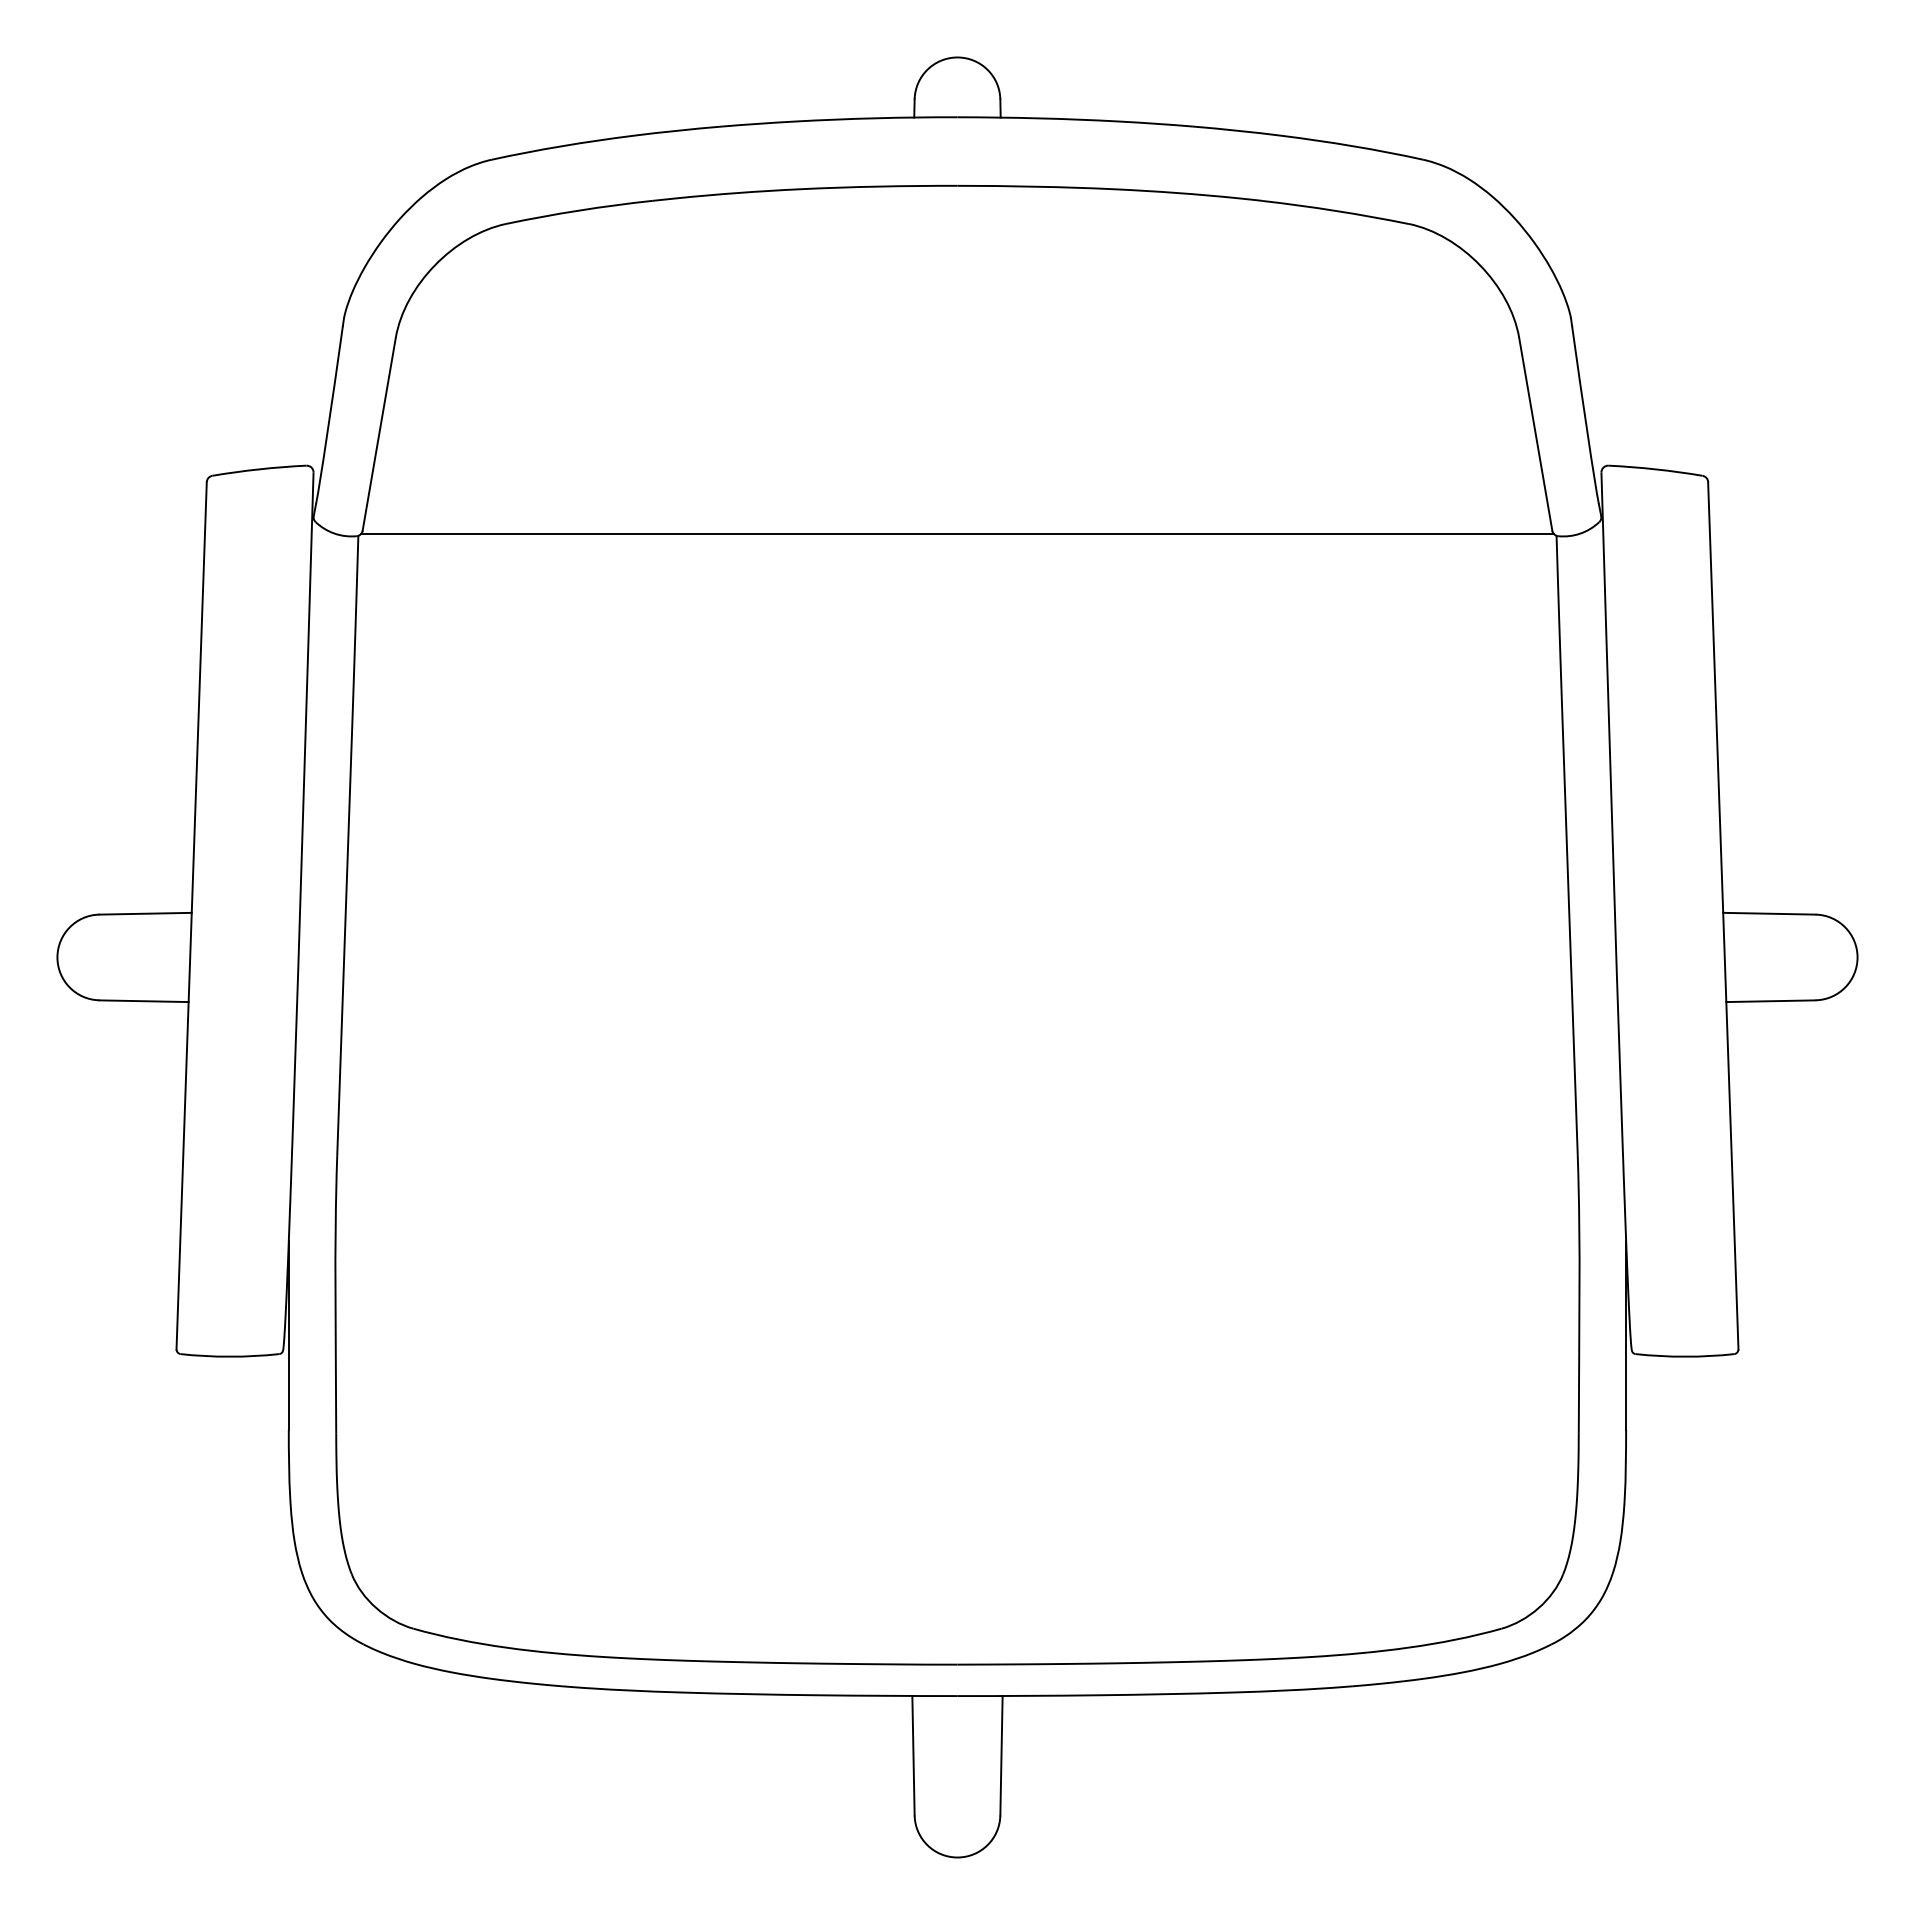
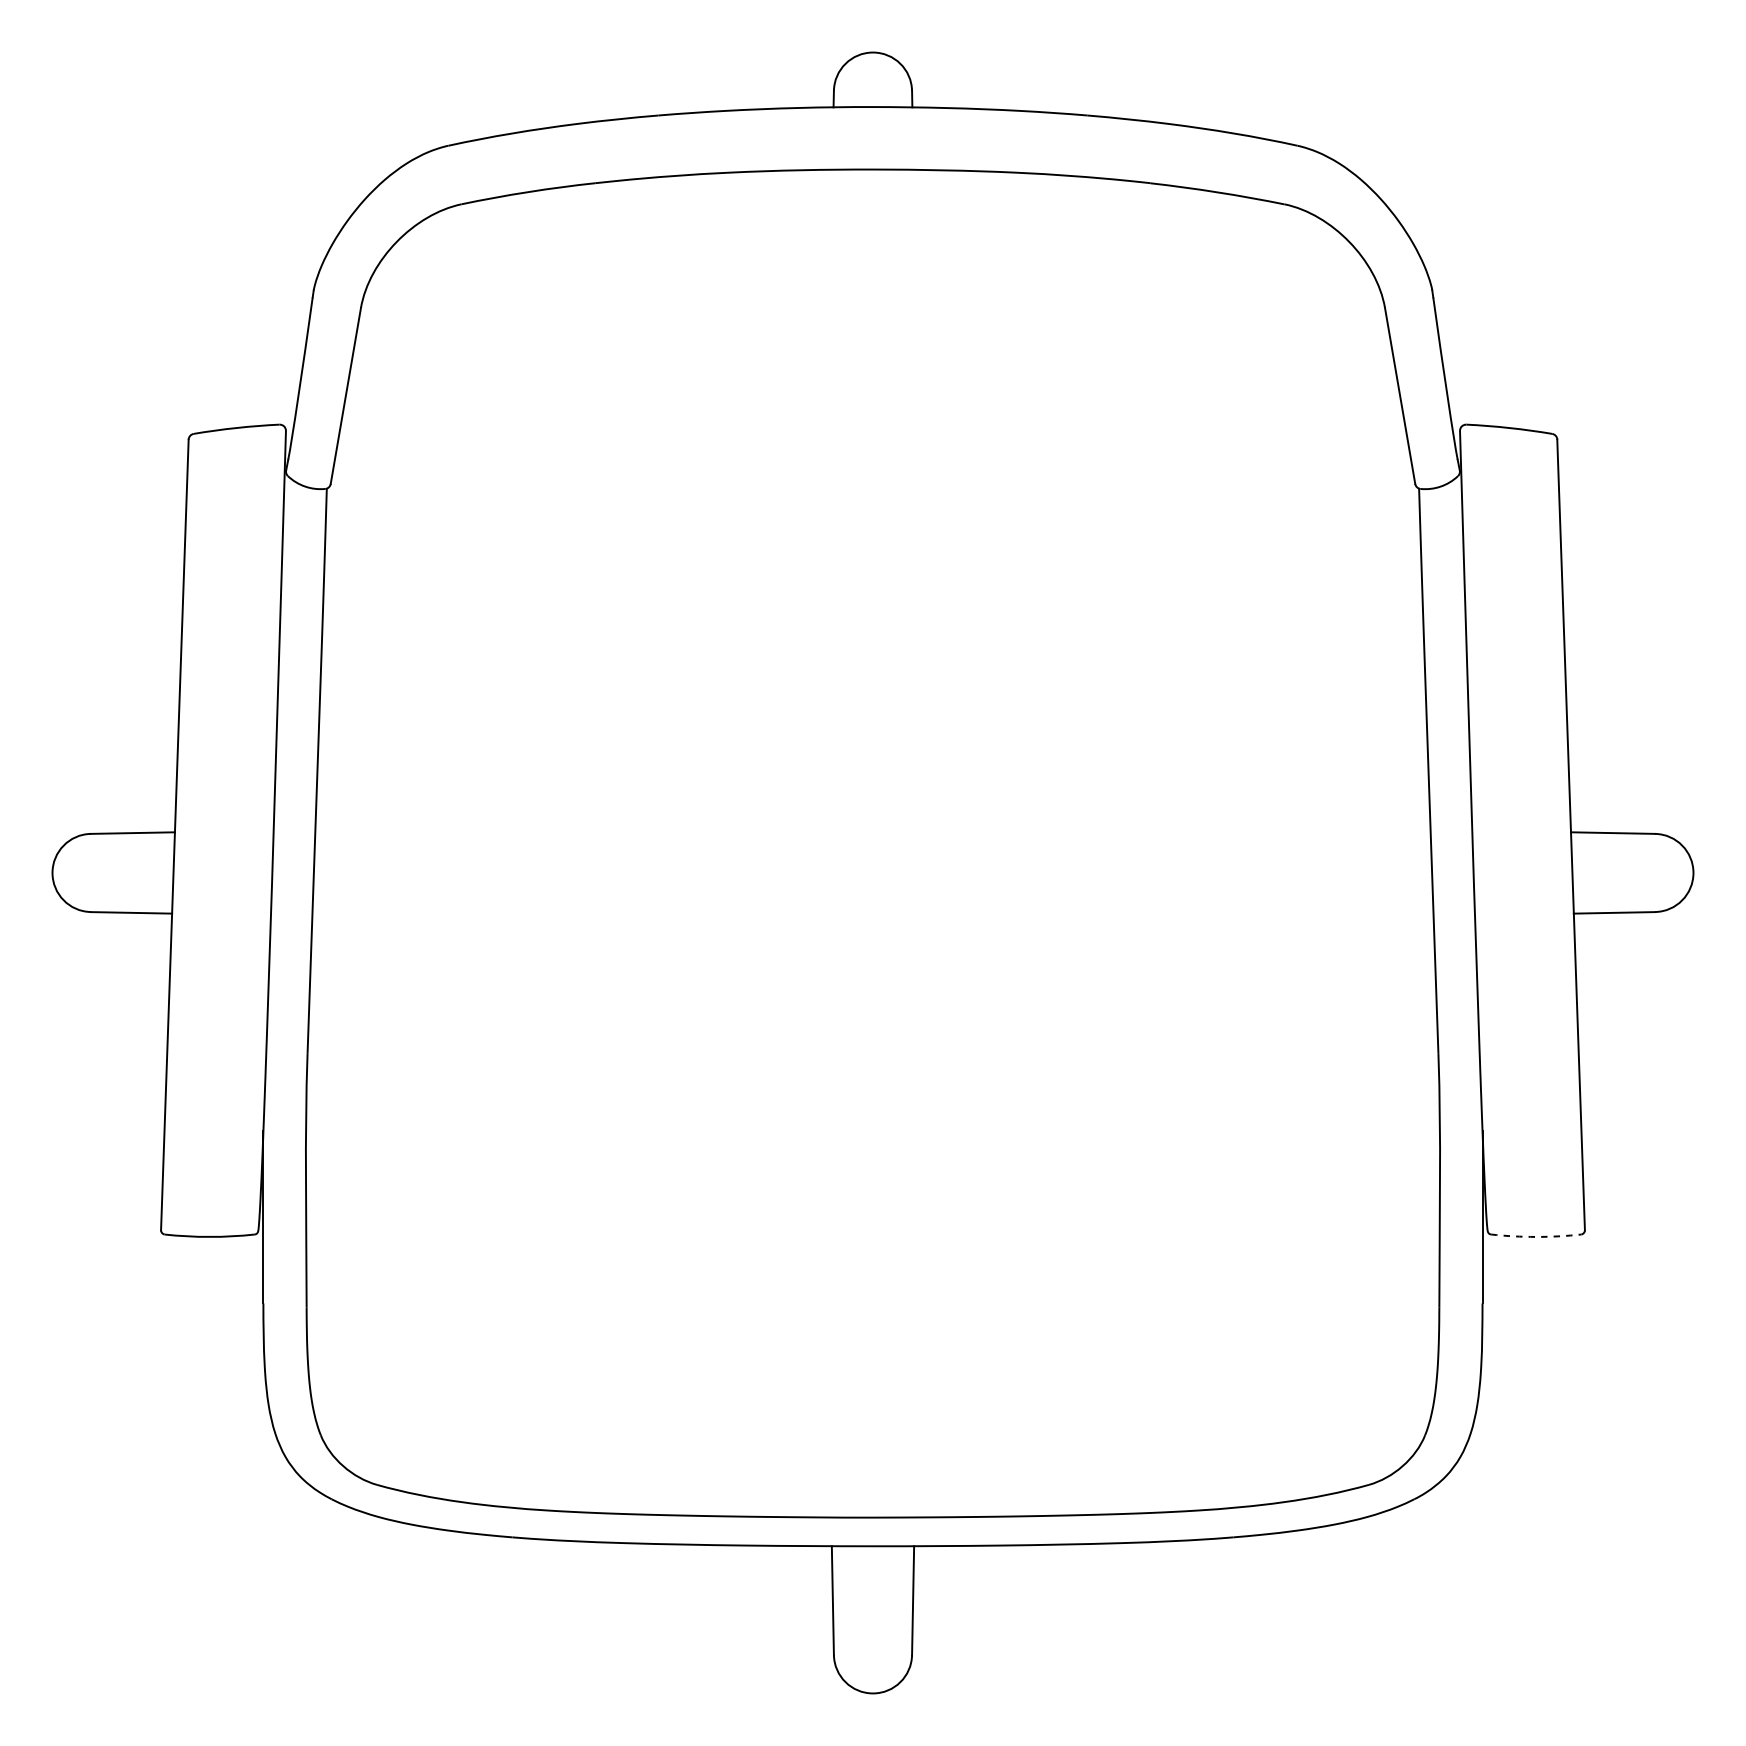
line: (957, 534) -> (873, 487), removed
arc: (1685, 1356) -> (1536, 1236), solid -> dashed

